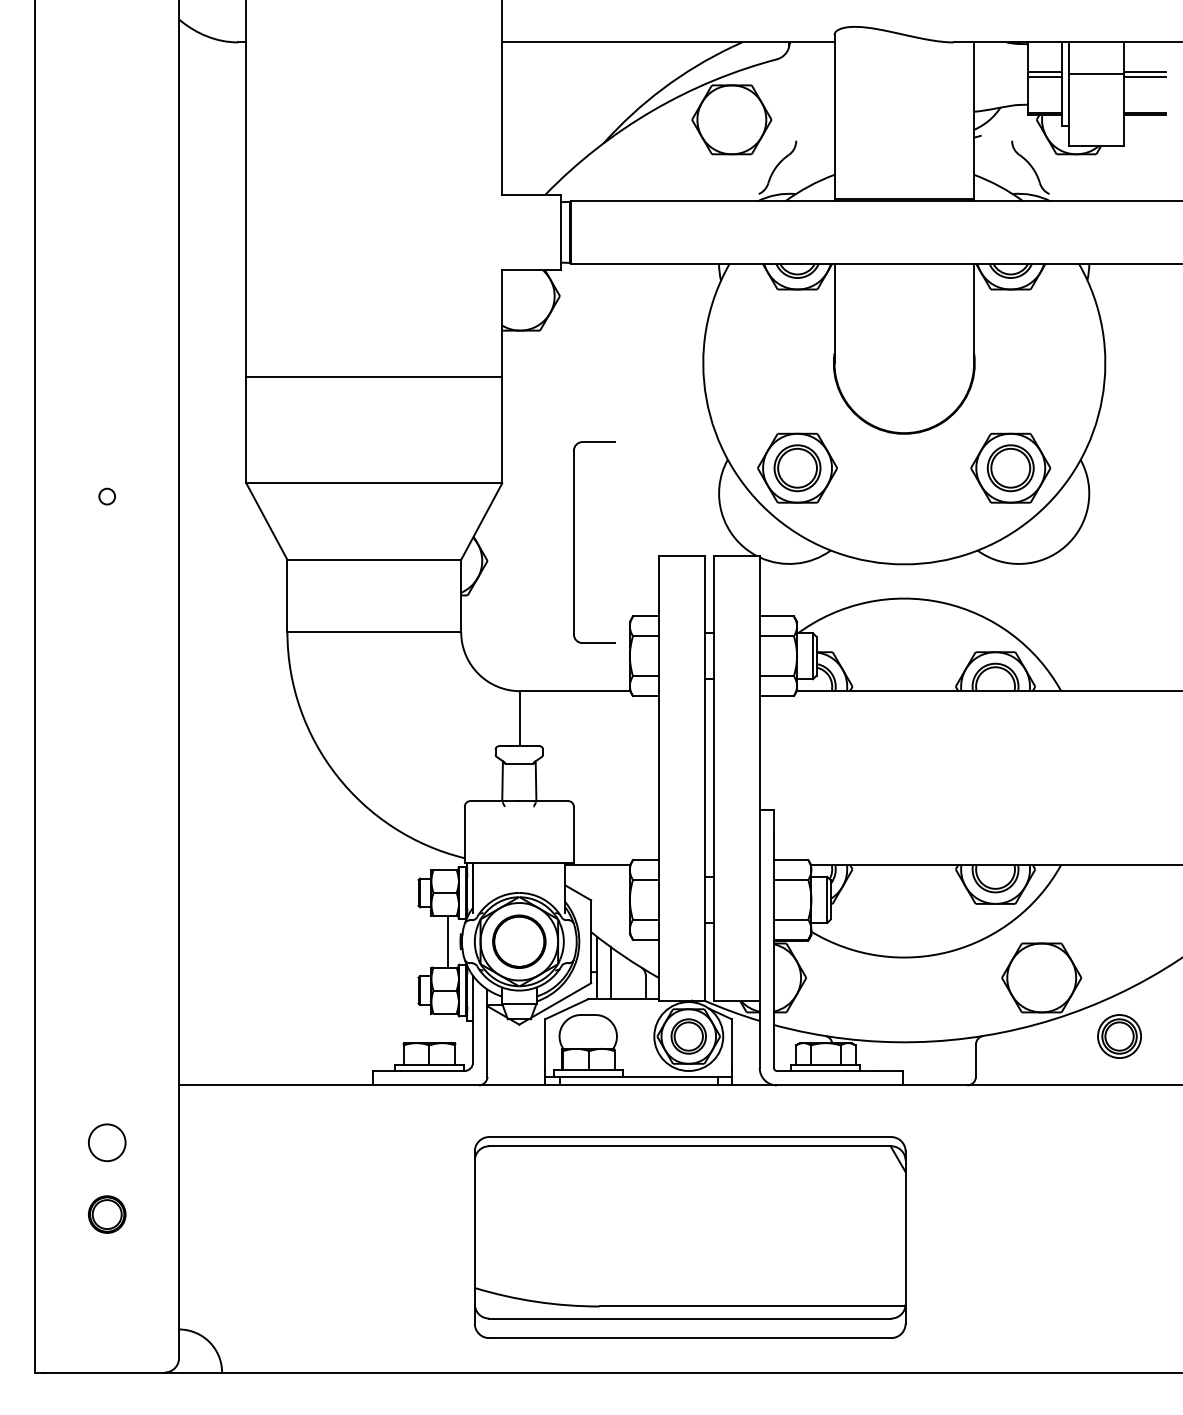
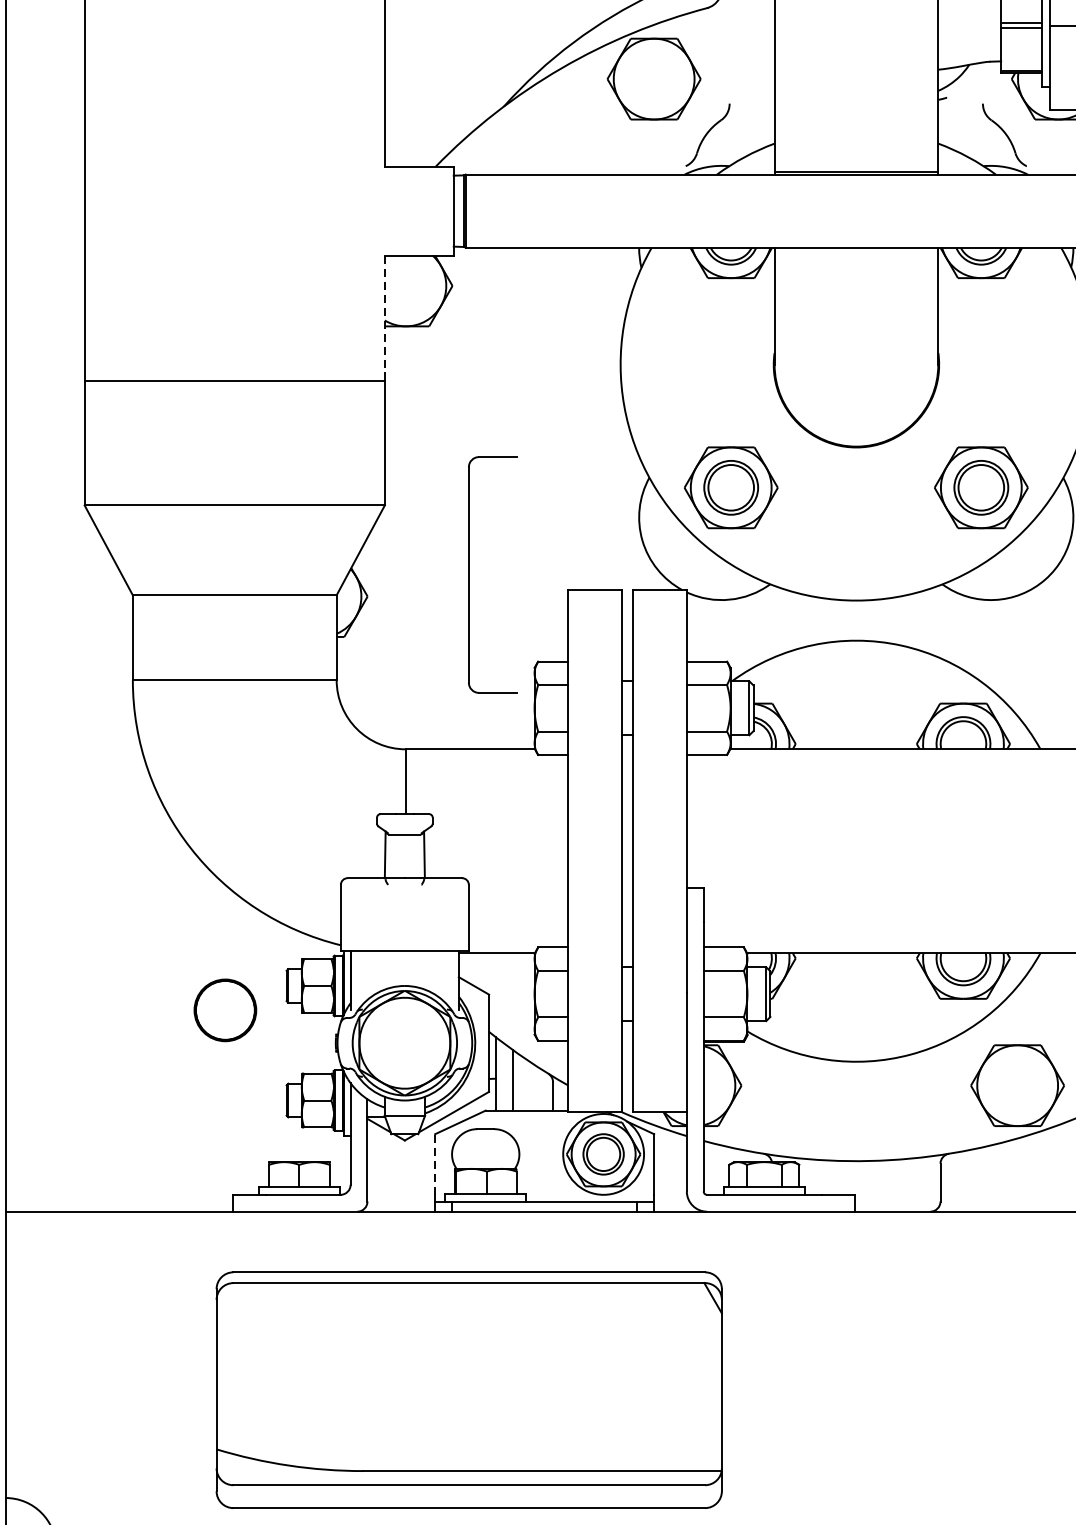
line: (502, 323) -> (385, 318), solid -> dashed
line: (447, 941) -> (320, 1042), removed
circle: (519, 941) -> (225, 1010), moved
line: (545, 1045) -> (435, 1164), solid -> dashed
part: (690, 1237) -> (469, 1390), moved

